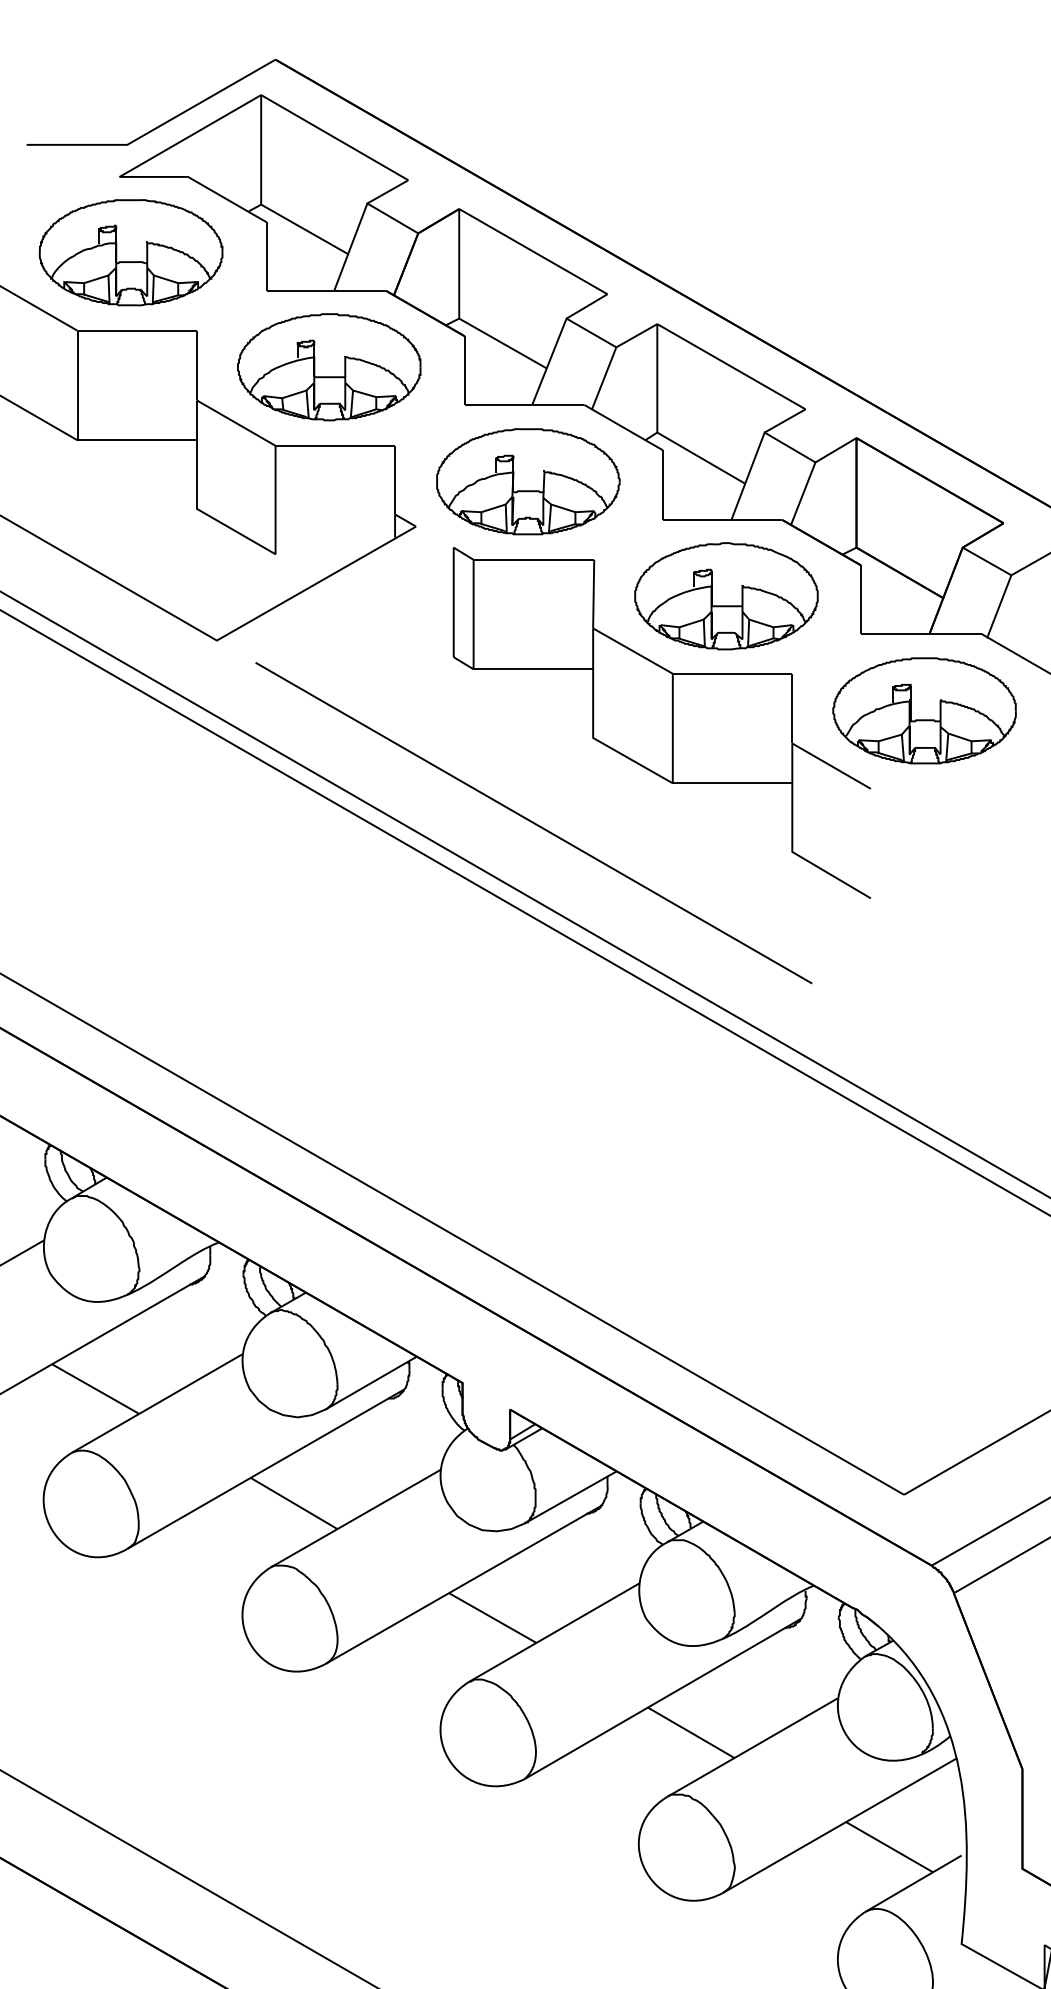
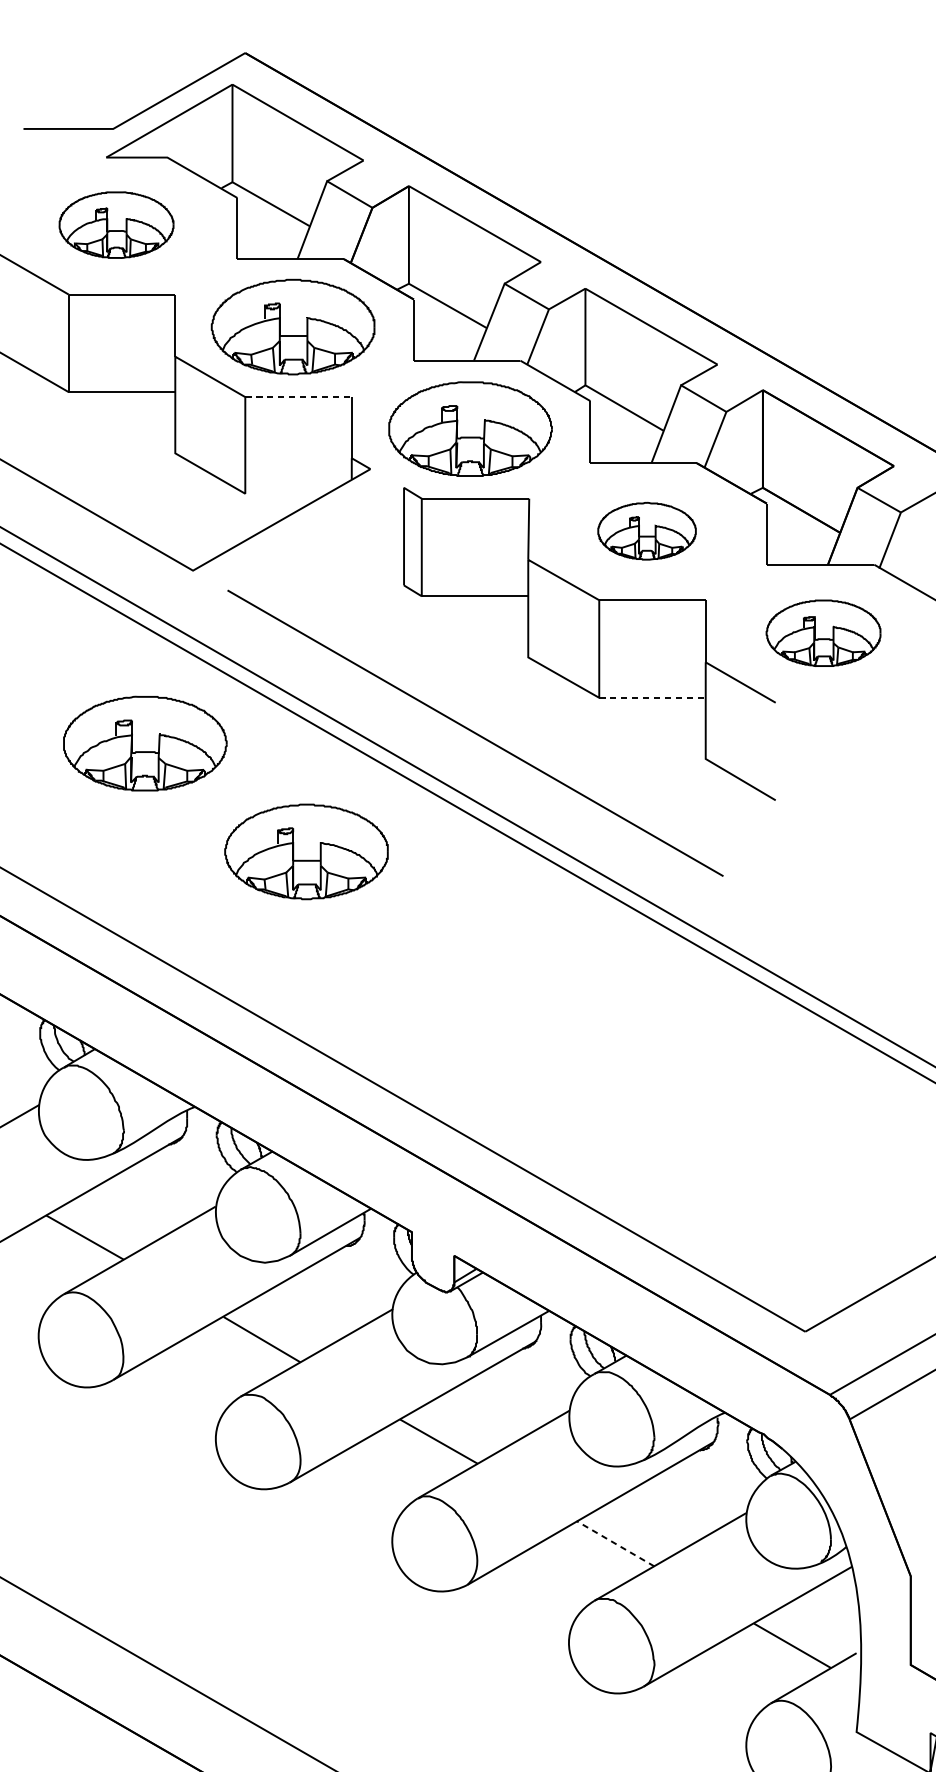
part: (130, 252) -> (116, 224), size x0.7
line: (335, 445) -> (298, 396), solid -> dashed
part: (726, 596) -> (647, 531), size x0.6
part: (924, 710) -> (823, 632), size x0.7
line: (732, 783) -> (652, 697), solid -> dashed
part: (163, 834) -> (145, 743), added
part: (344, 956) -> (306, 852), added
line: (691, 1732) -> (615, 1543), solid -> dashed

